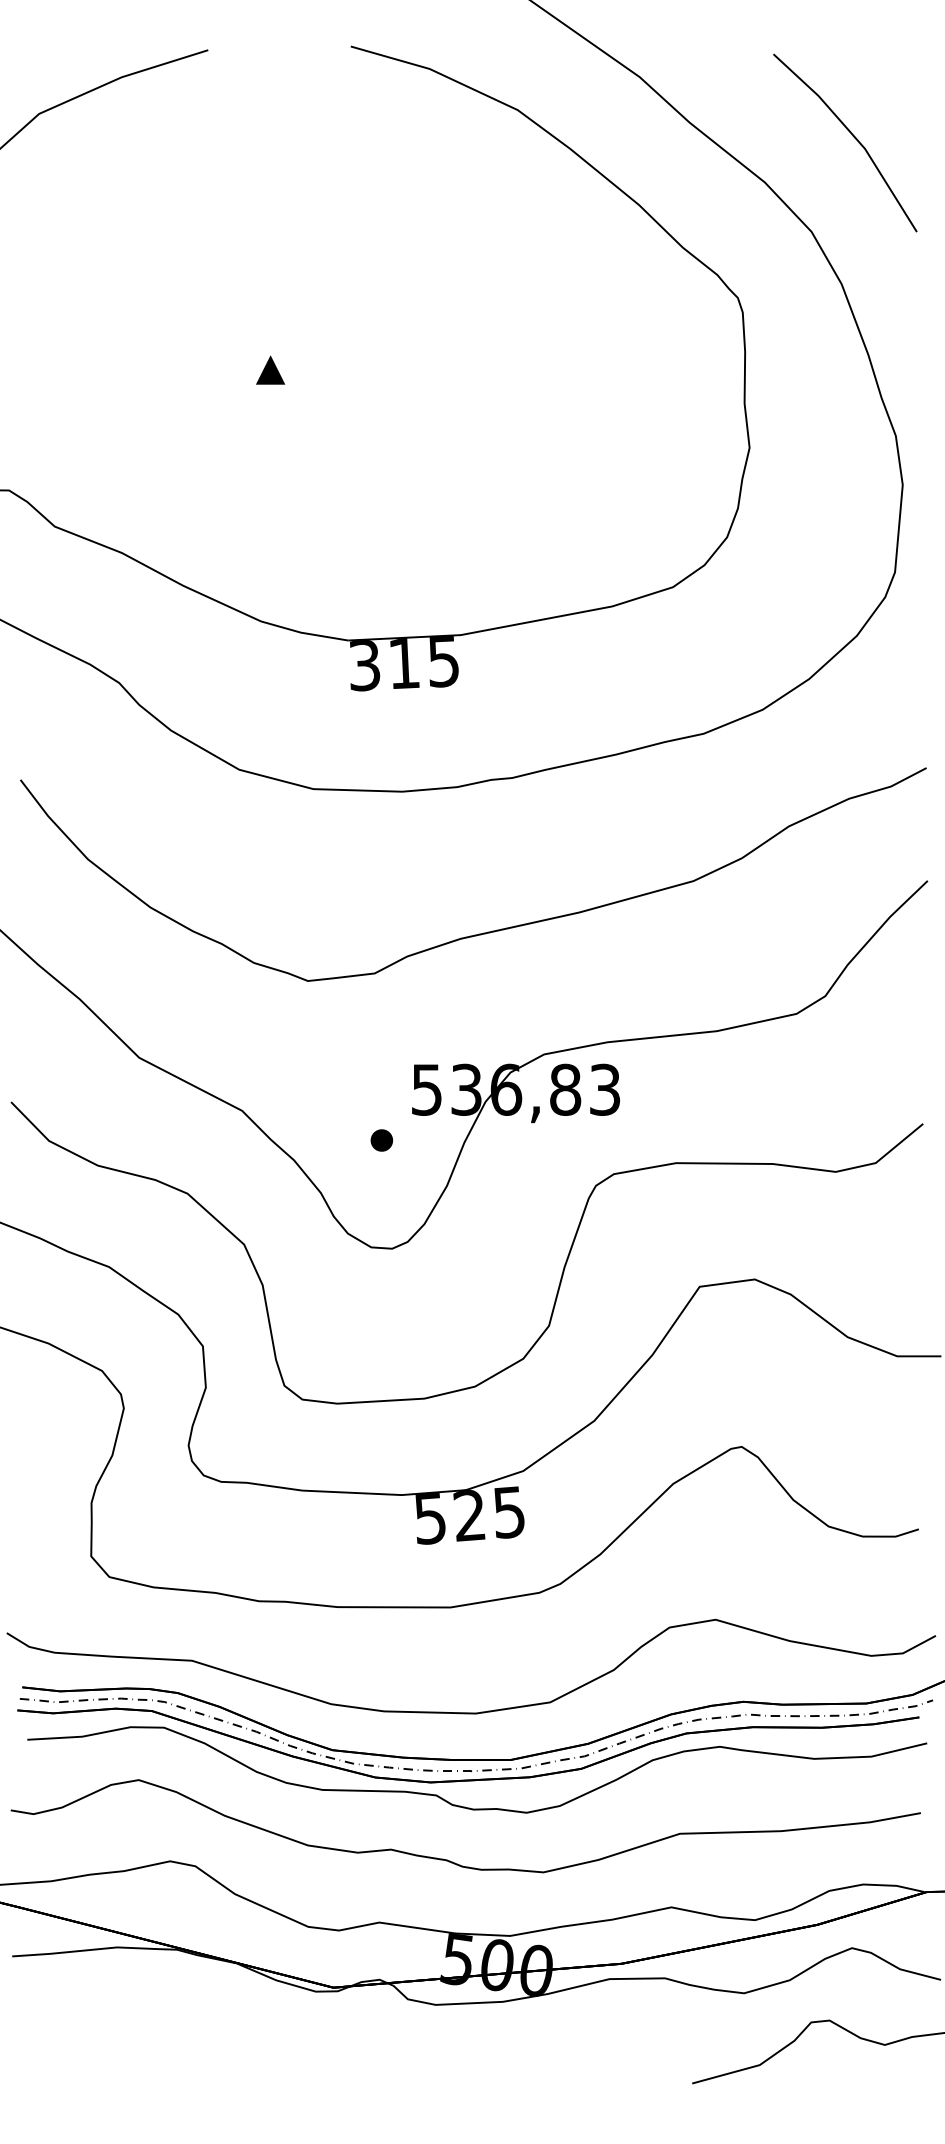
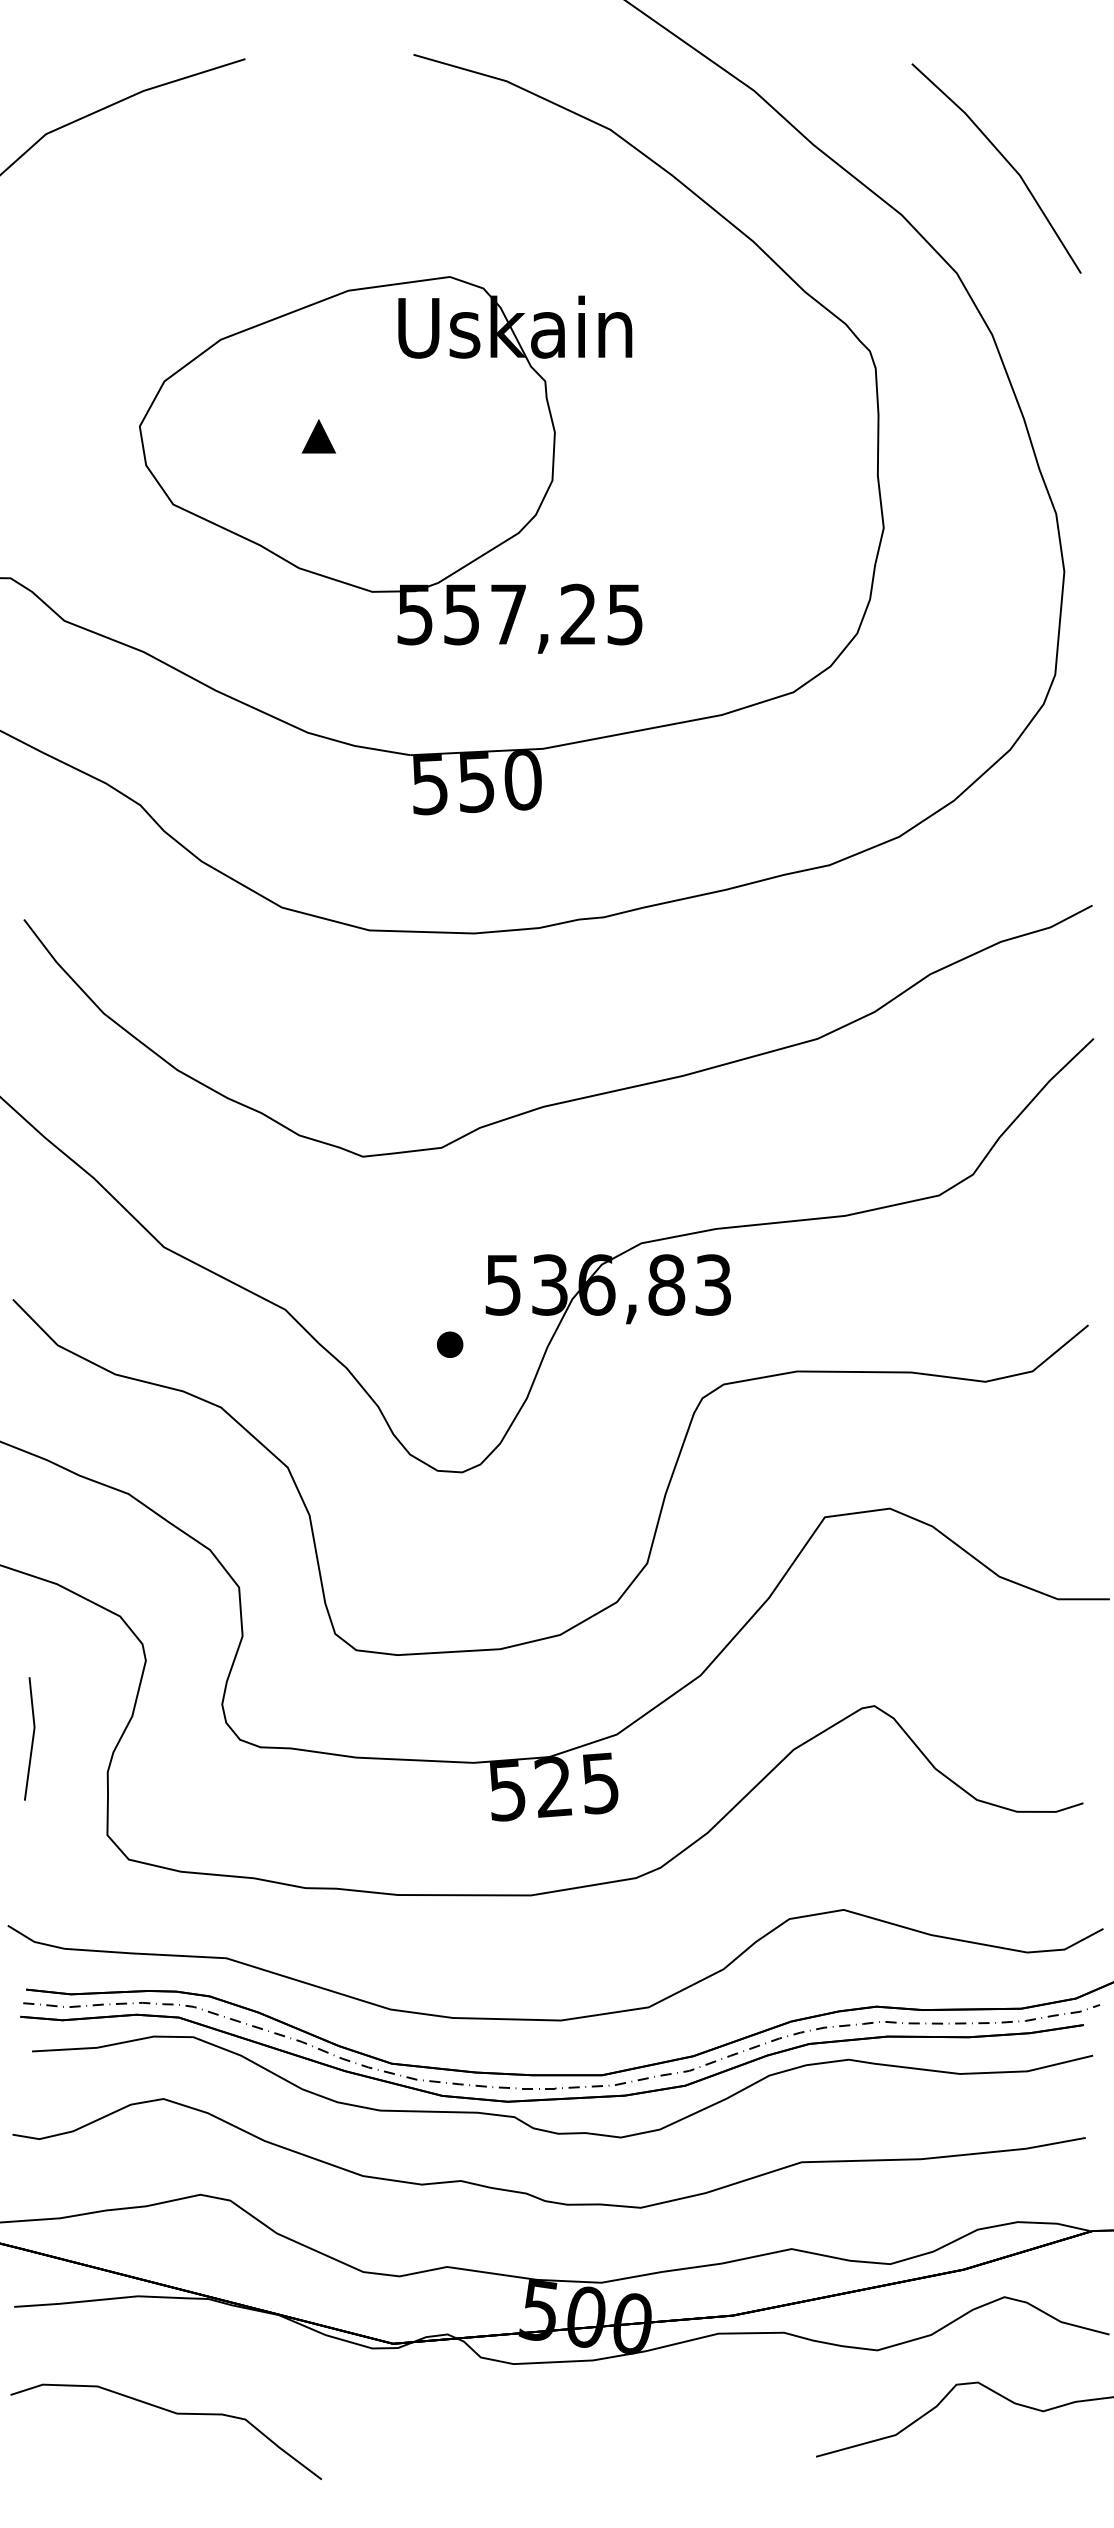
part: (330, 394) -> (389, 465), added
text: (404, 663) -> (476, 782), 315 -> 550
line: (27, 1474) -> (32, 1738), added
curve: (145, 2046) -> (171, 2413), added

